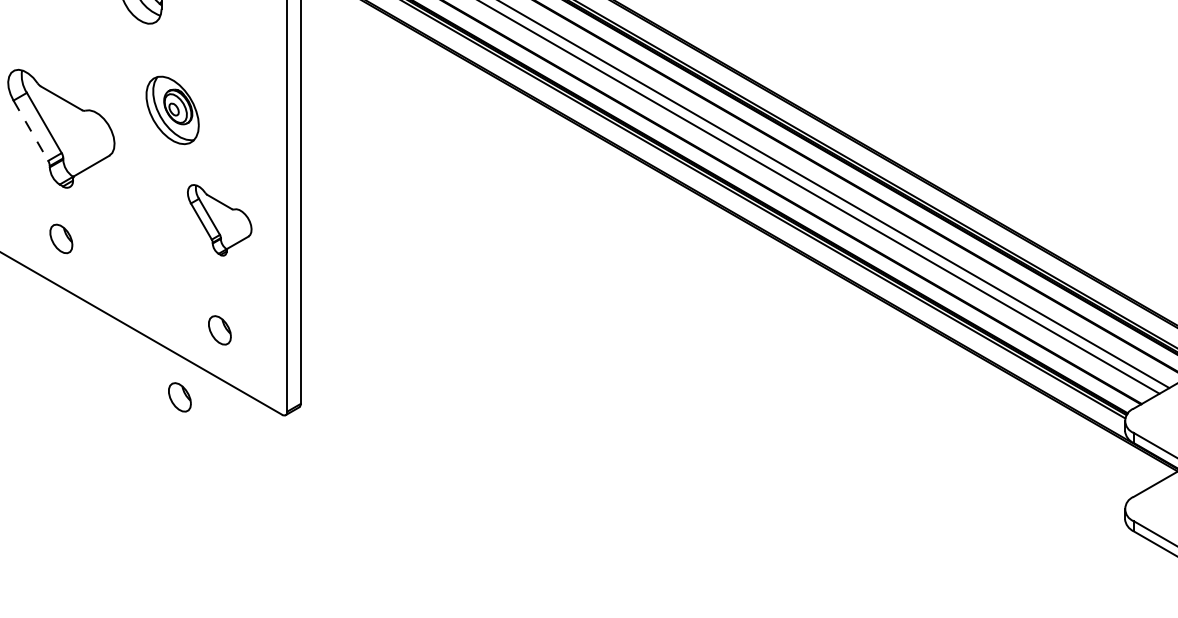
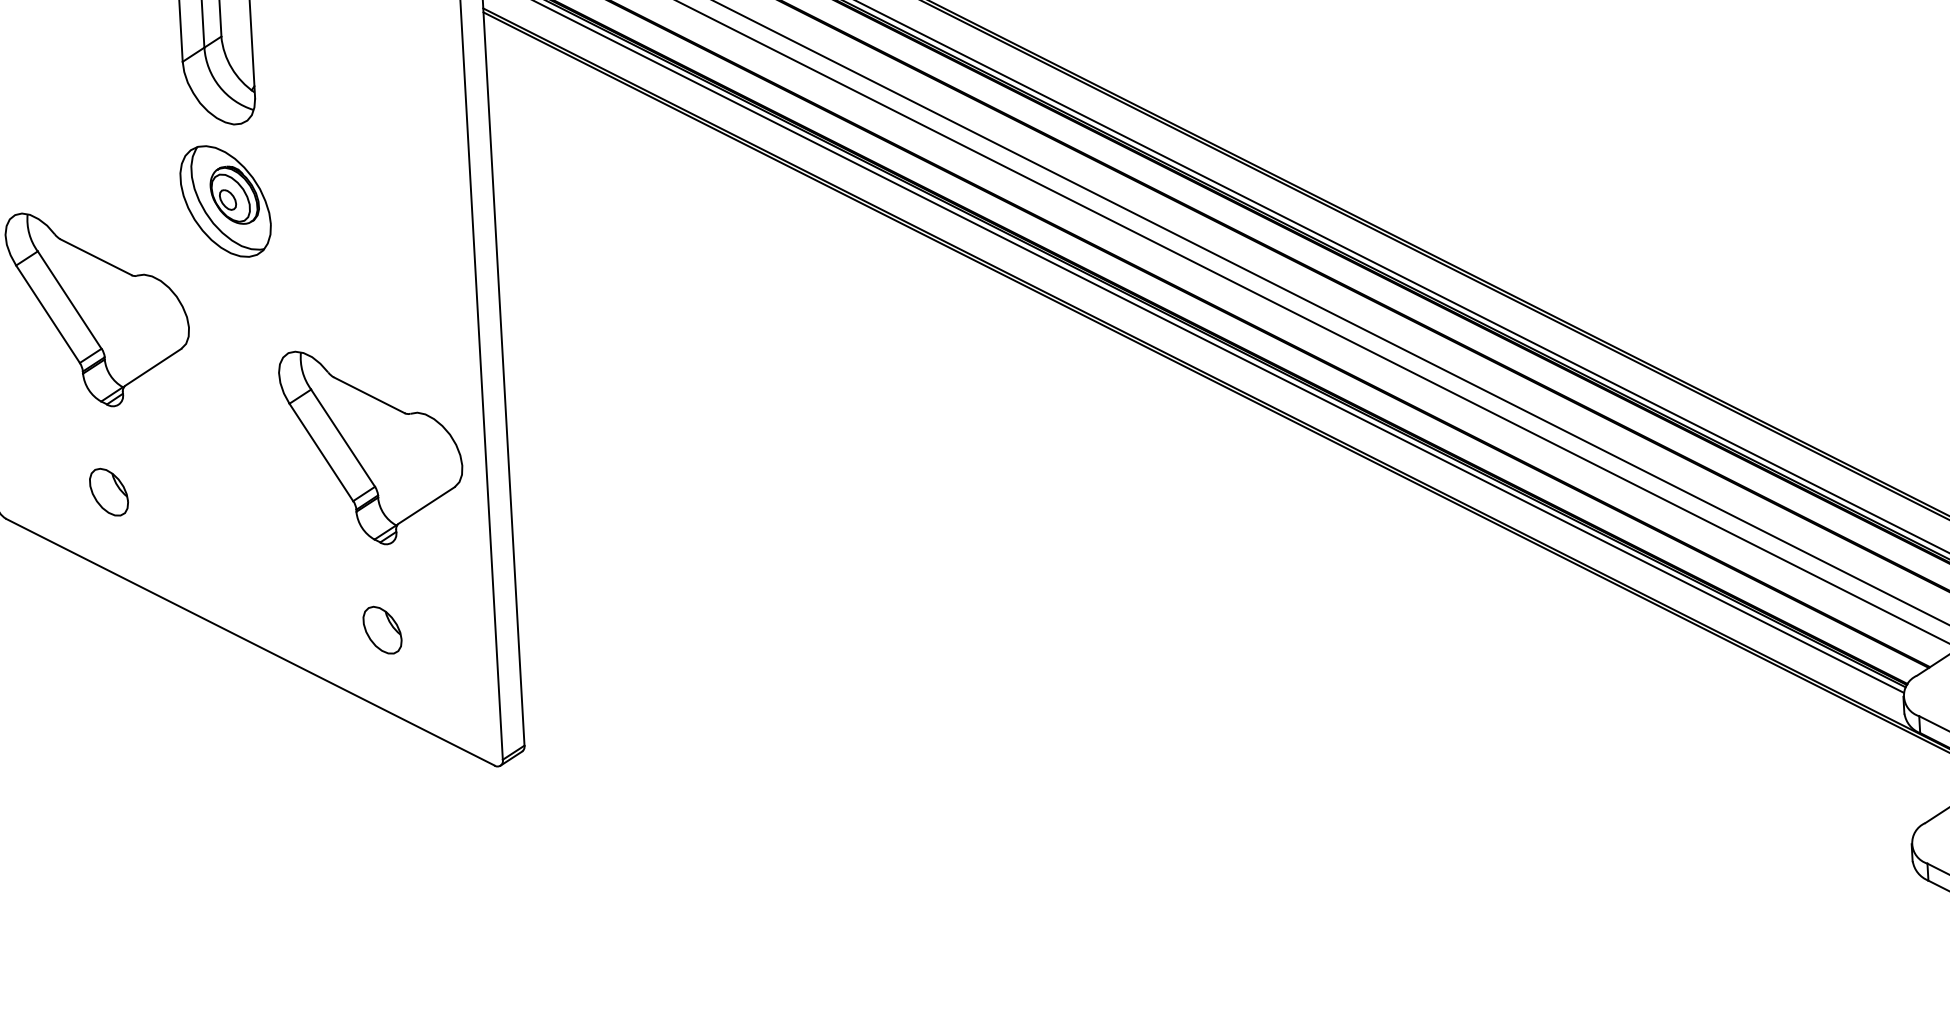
part: (172, 110) -> (225, 201), moved
line: (30, 130) -> (47, 313), dashed -> solid
part: (219, 220) -> (371, 446), size x1.67
part: (179, 397) -> (321, 746), removed

